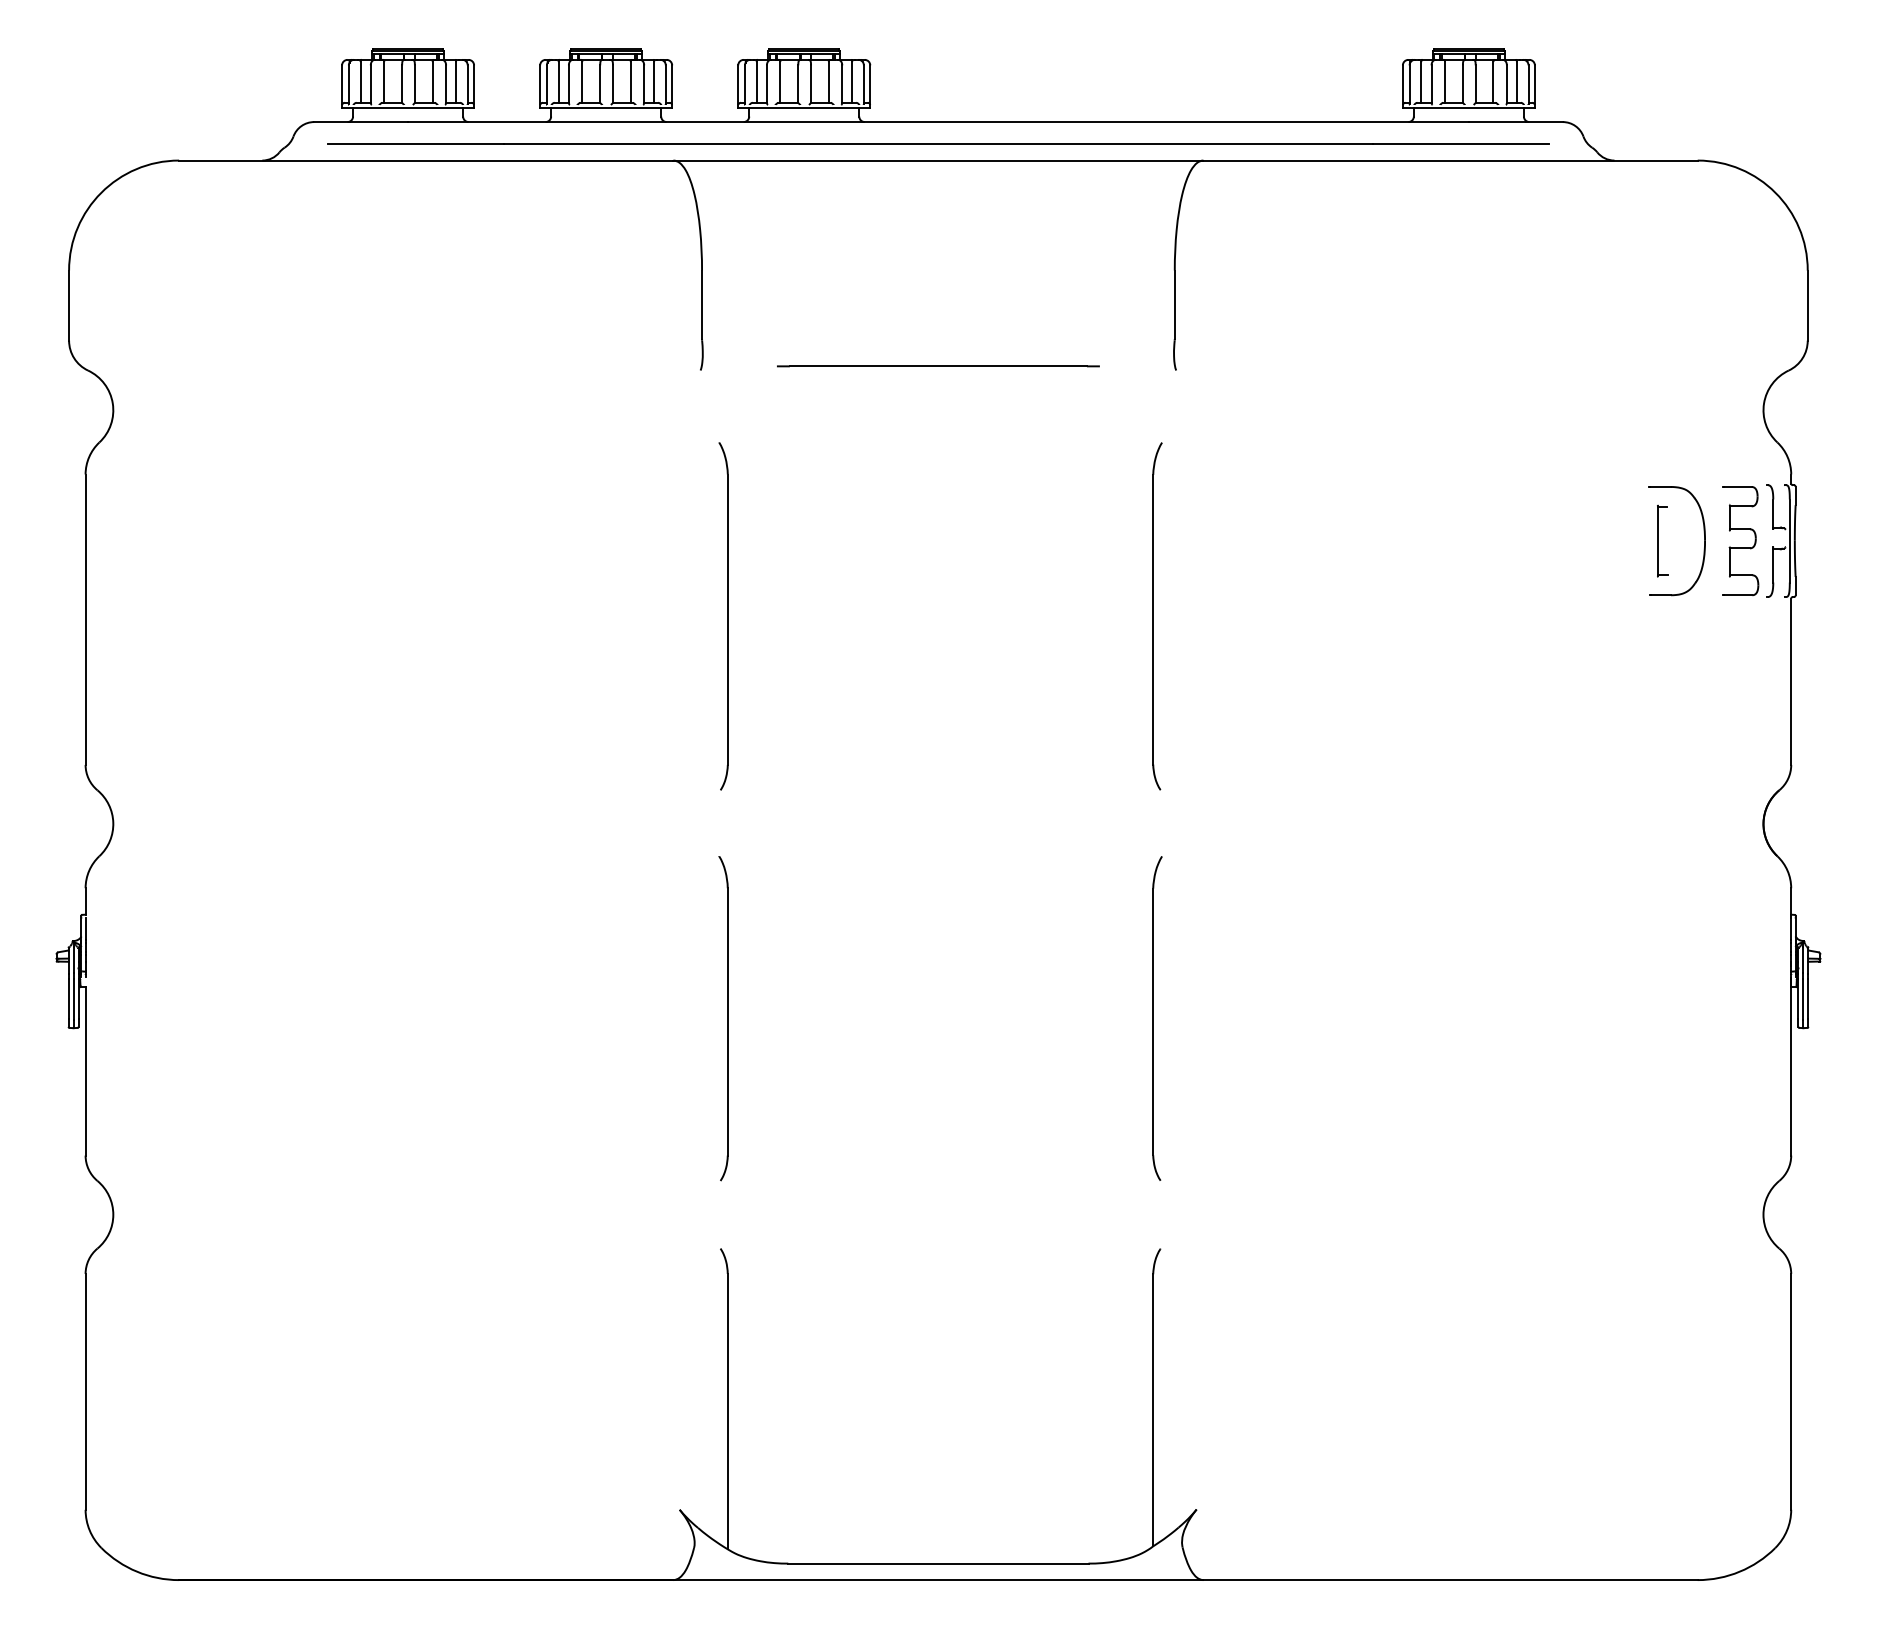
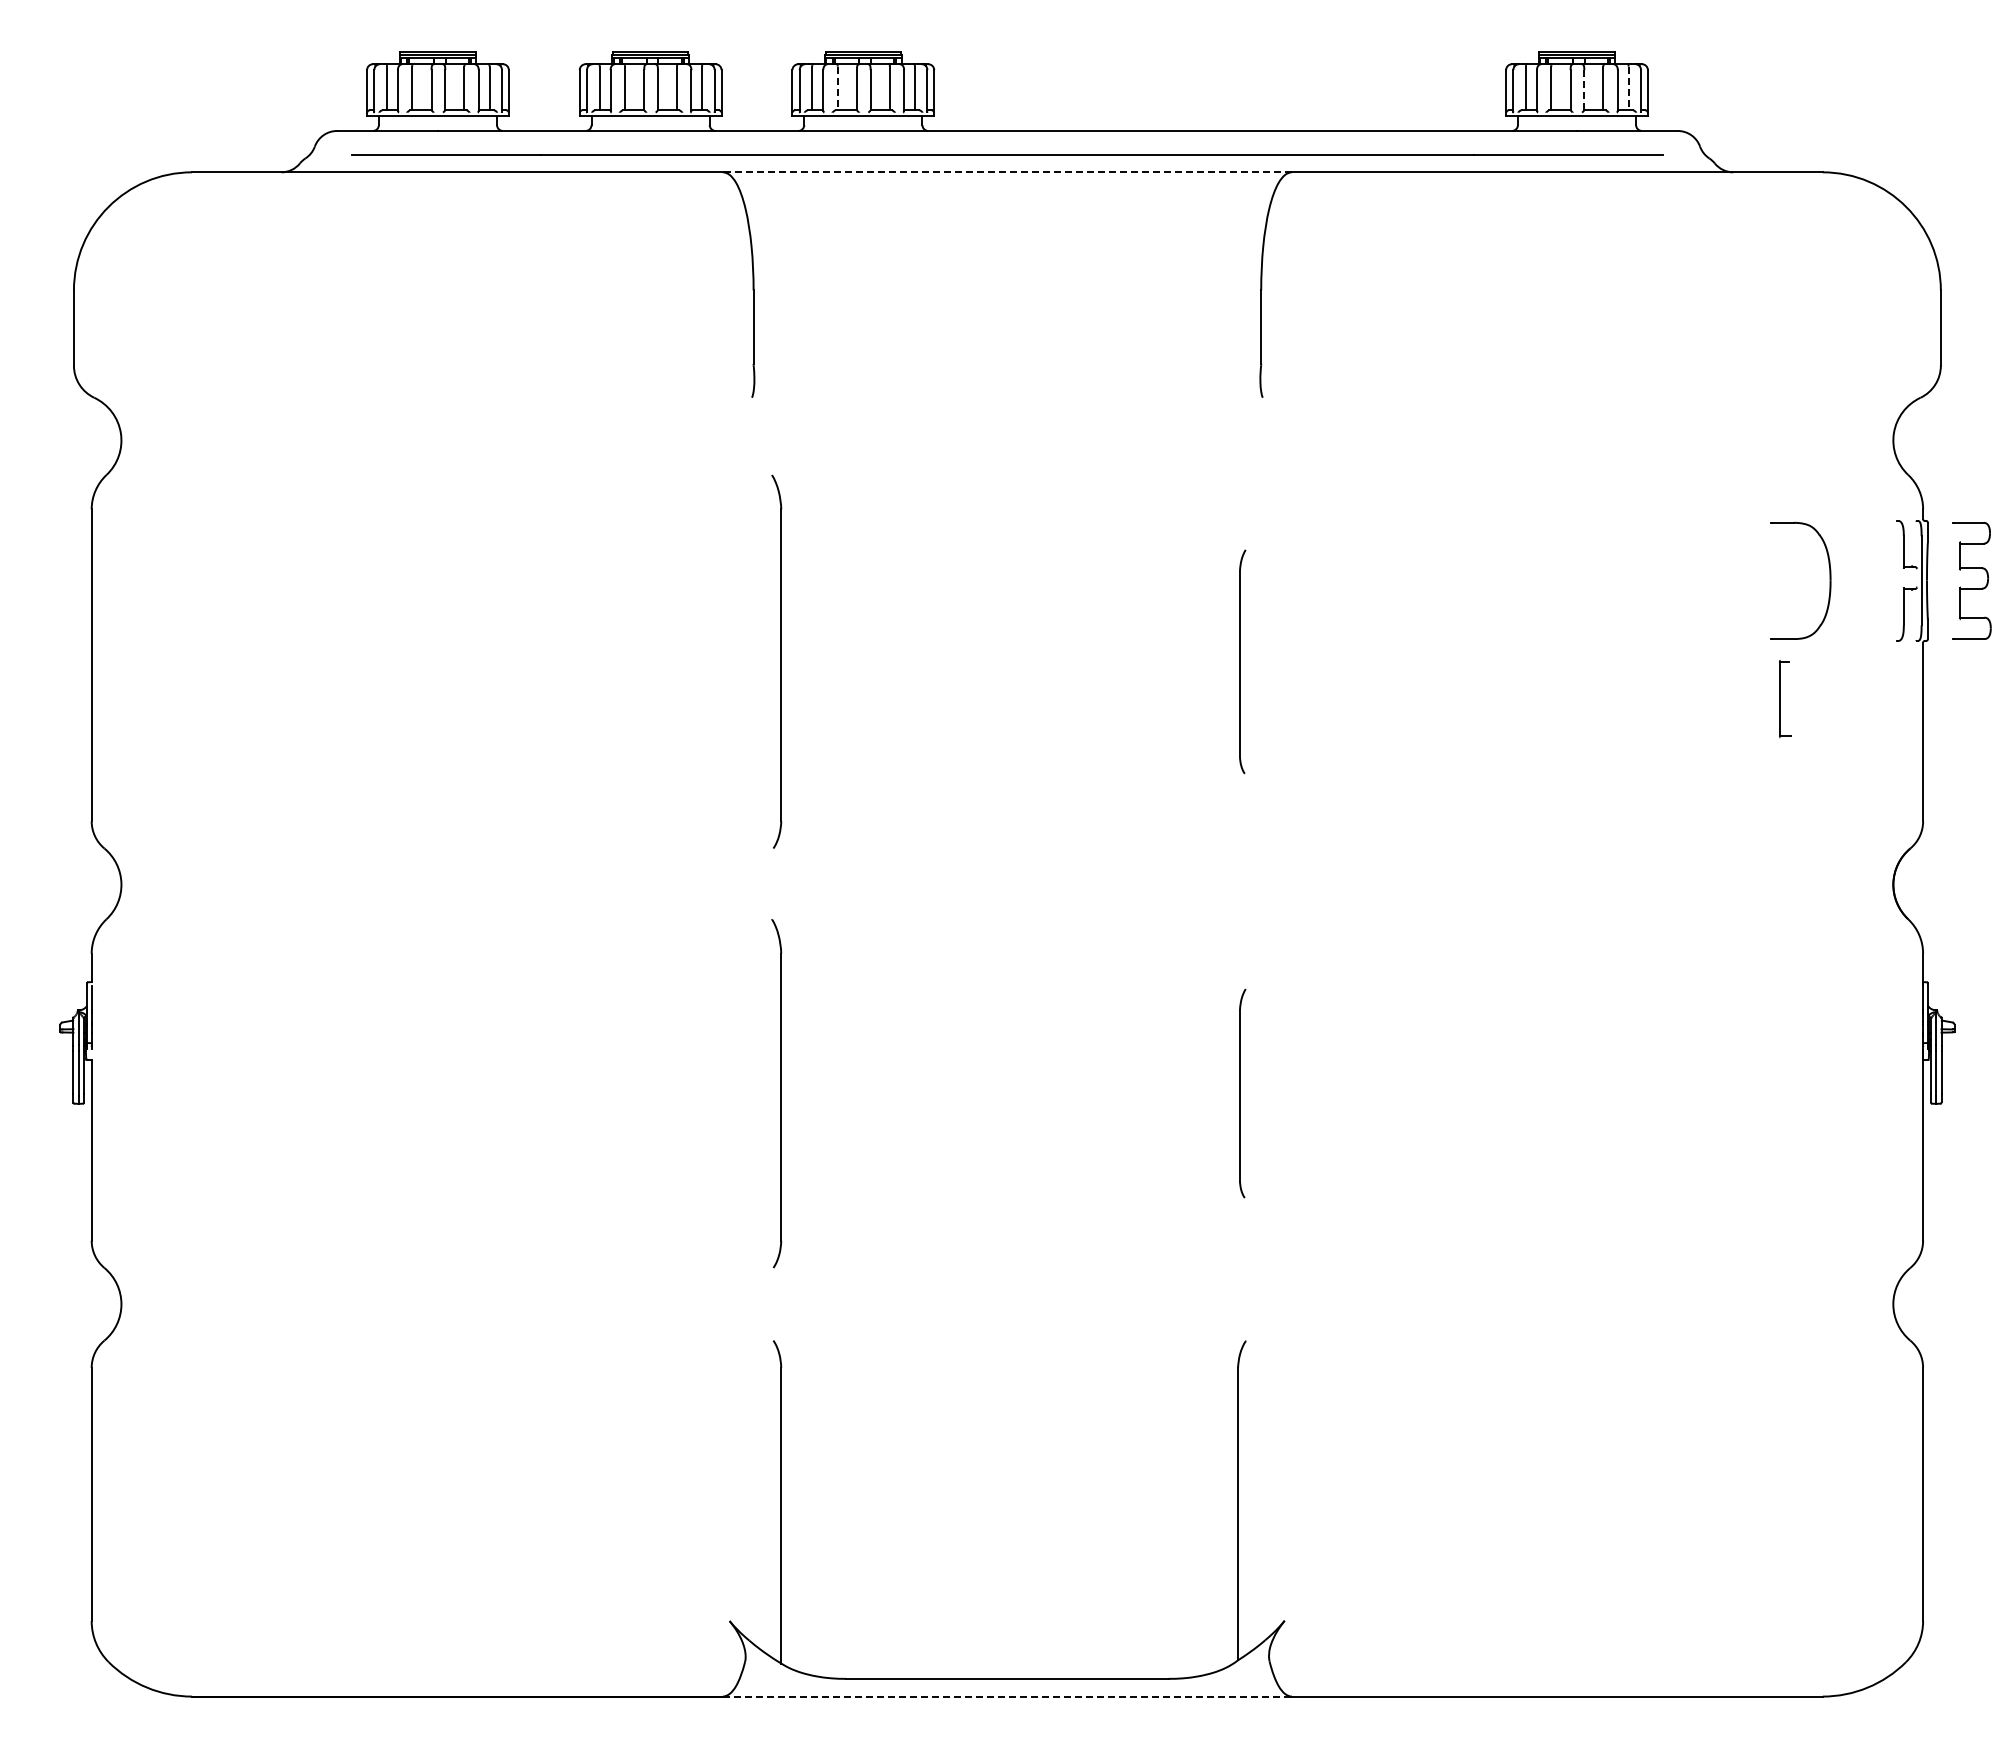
line: (780, 82) -> (837, 88), solid -> dashed
line: (1516, 82) -> (1628, 88), solid -> dashed
line: (1475, 83) -> (1584, 89), solid -> dashed
line: (938, 160) -> (1007, 172), solid -> dashed
line: (938, 366) -> (1007, 393), removed
part: (1663, 541) -> (1785, 699), moved
part: (1740, 548) -> (1971, 588), moved
part: (1157, 616) -> (1242, 661), size x0.6
part: (1157, 1018) -> (1242, 1093), size x0.6
line: (938, 1580) -> (1007, 1696), solid -> dashed

